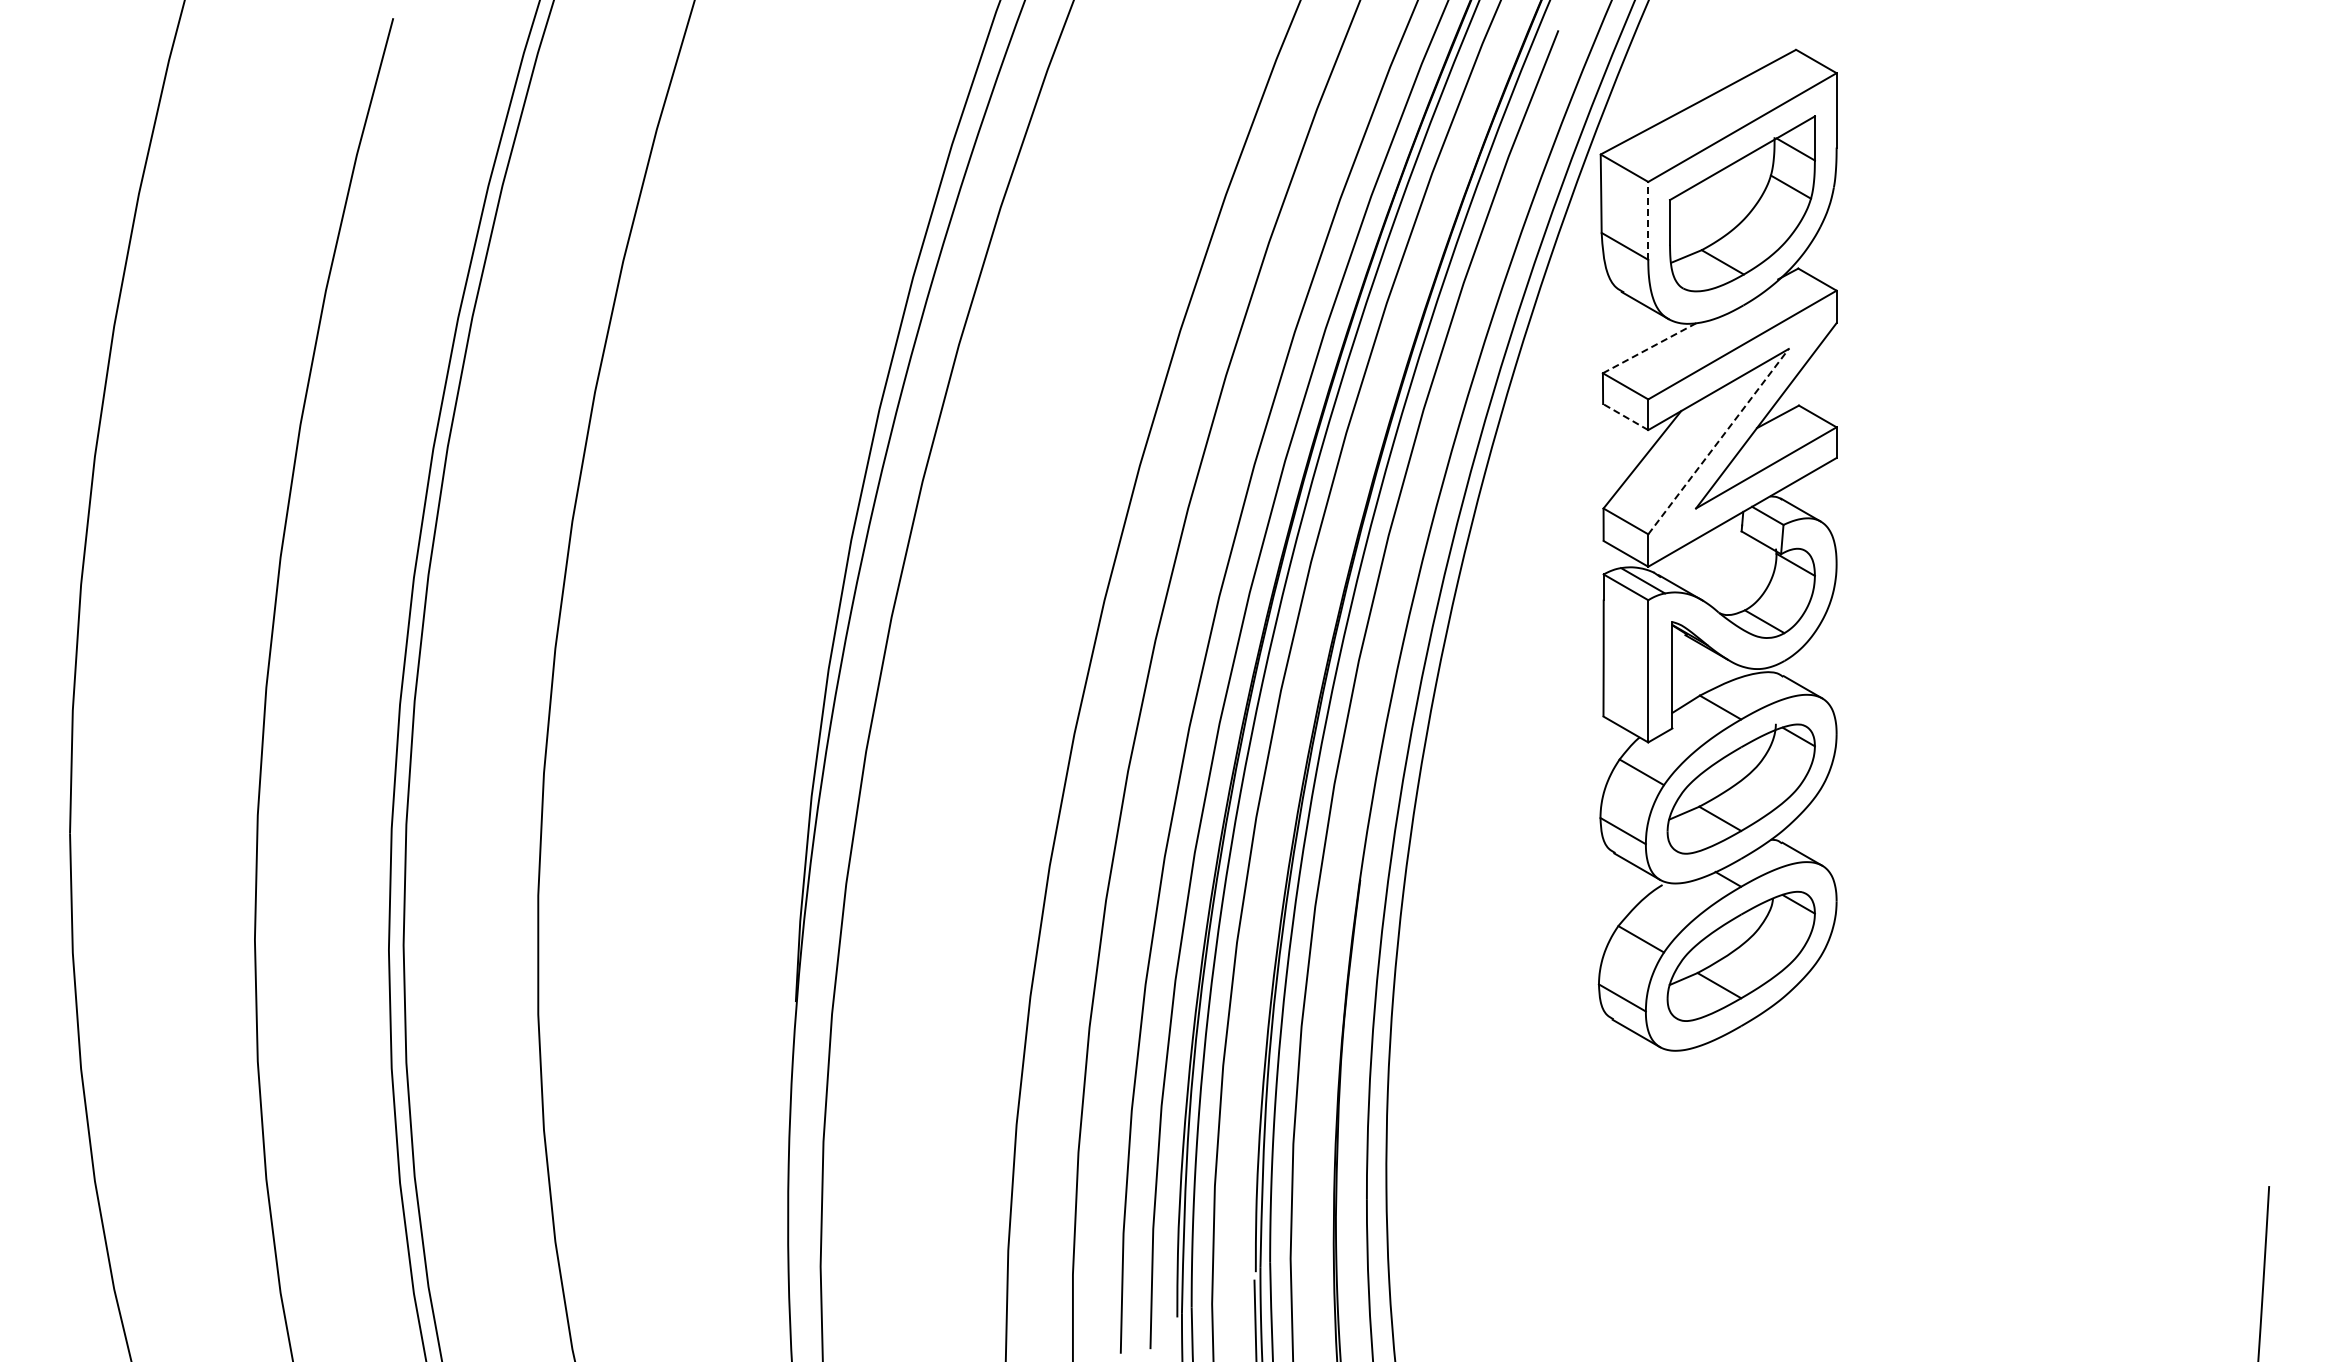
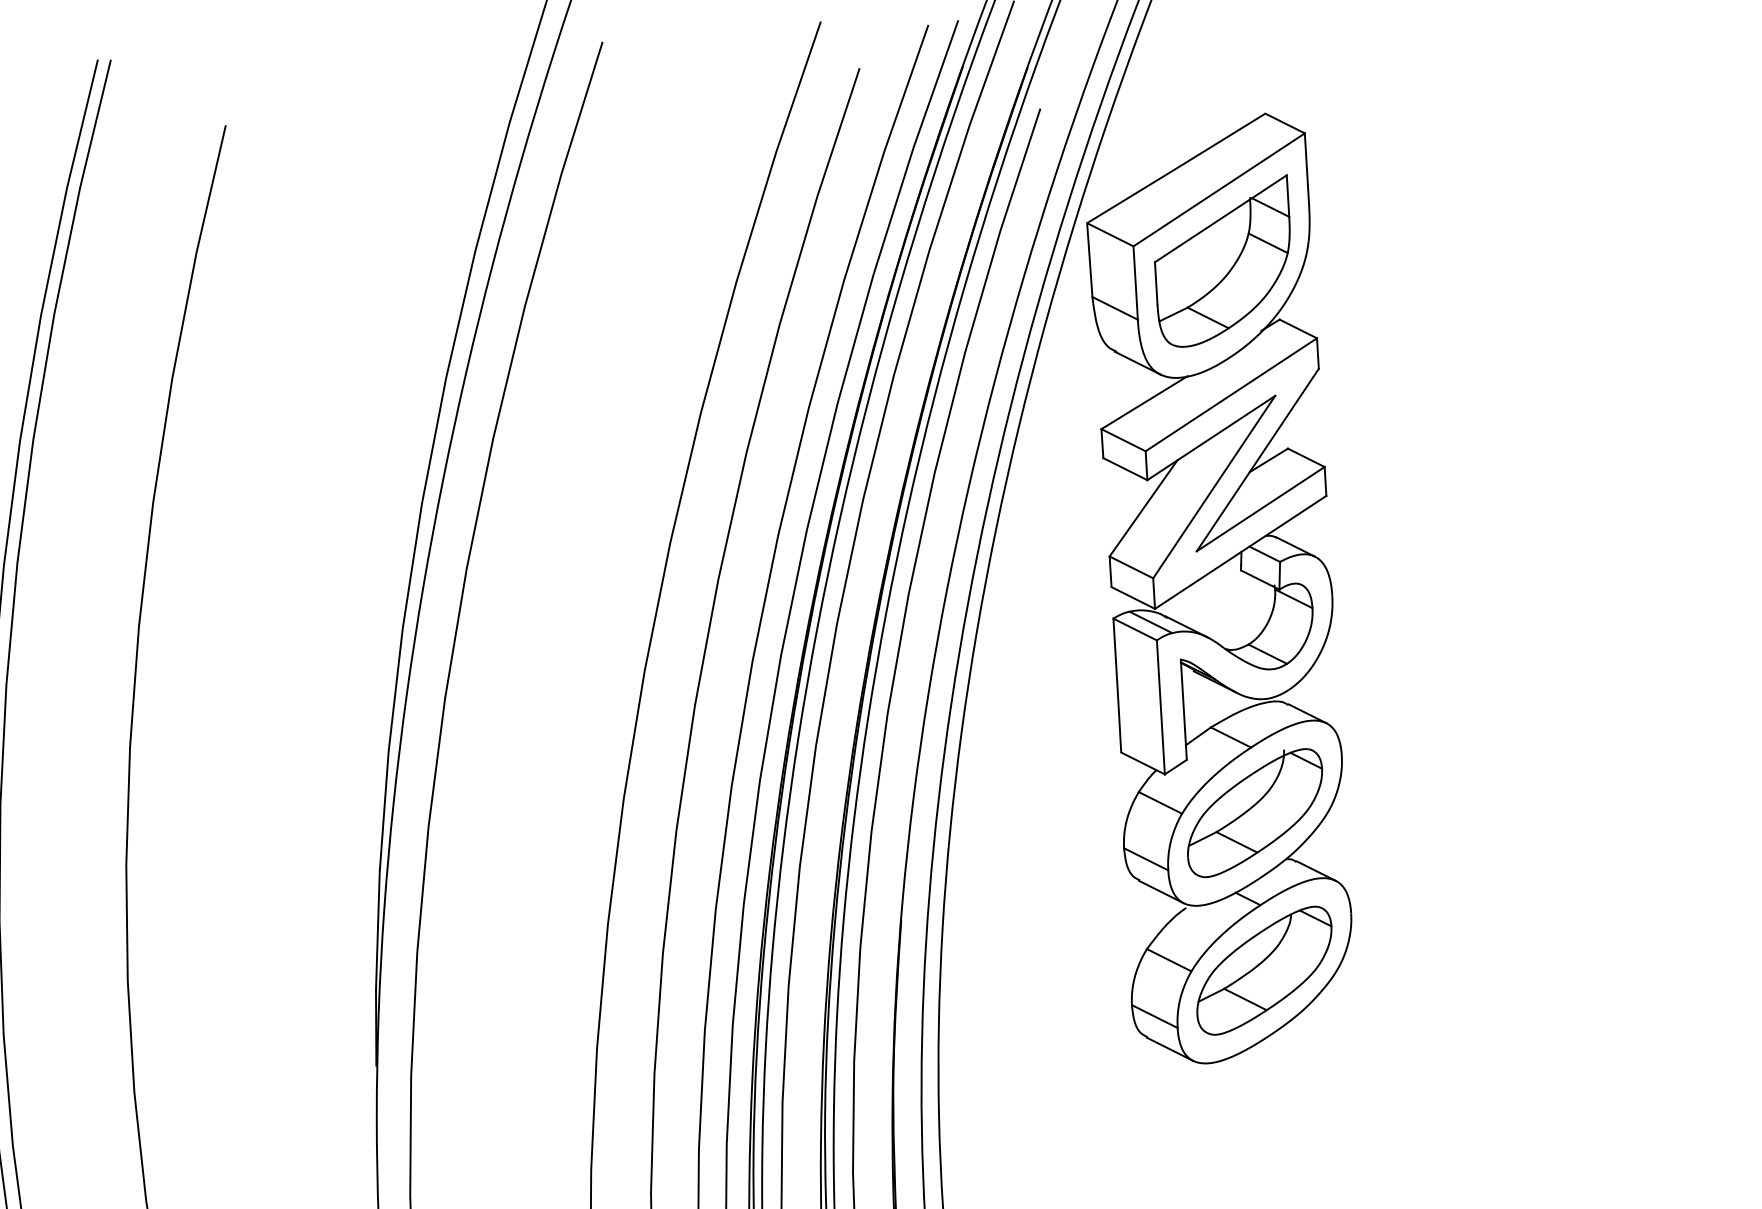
line: (1648, 220) -> (1135, 282), dashed -> solid
line: (1650, 347) -> (1144, 402), dashed -> solid
line: (1625, 416) -> (1125, 468), dashed -> solid
line: (1718, 441) -> (1214, 486), dashed -> solid

